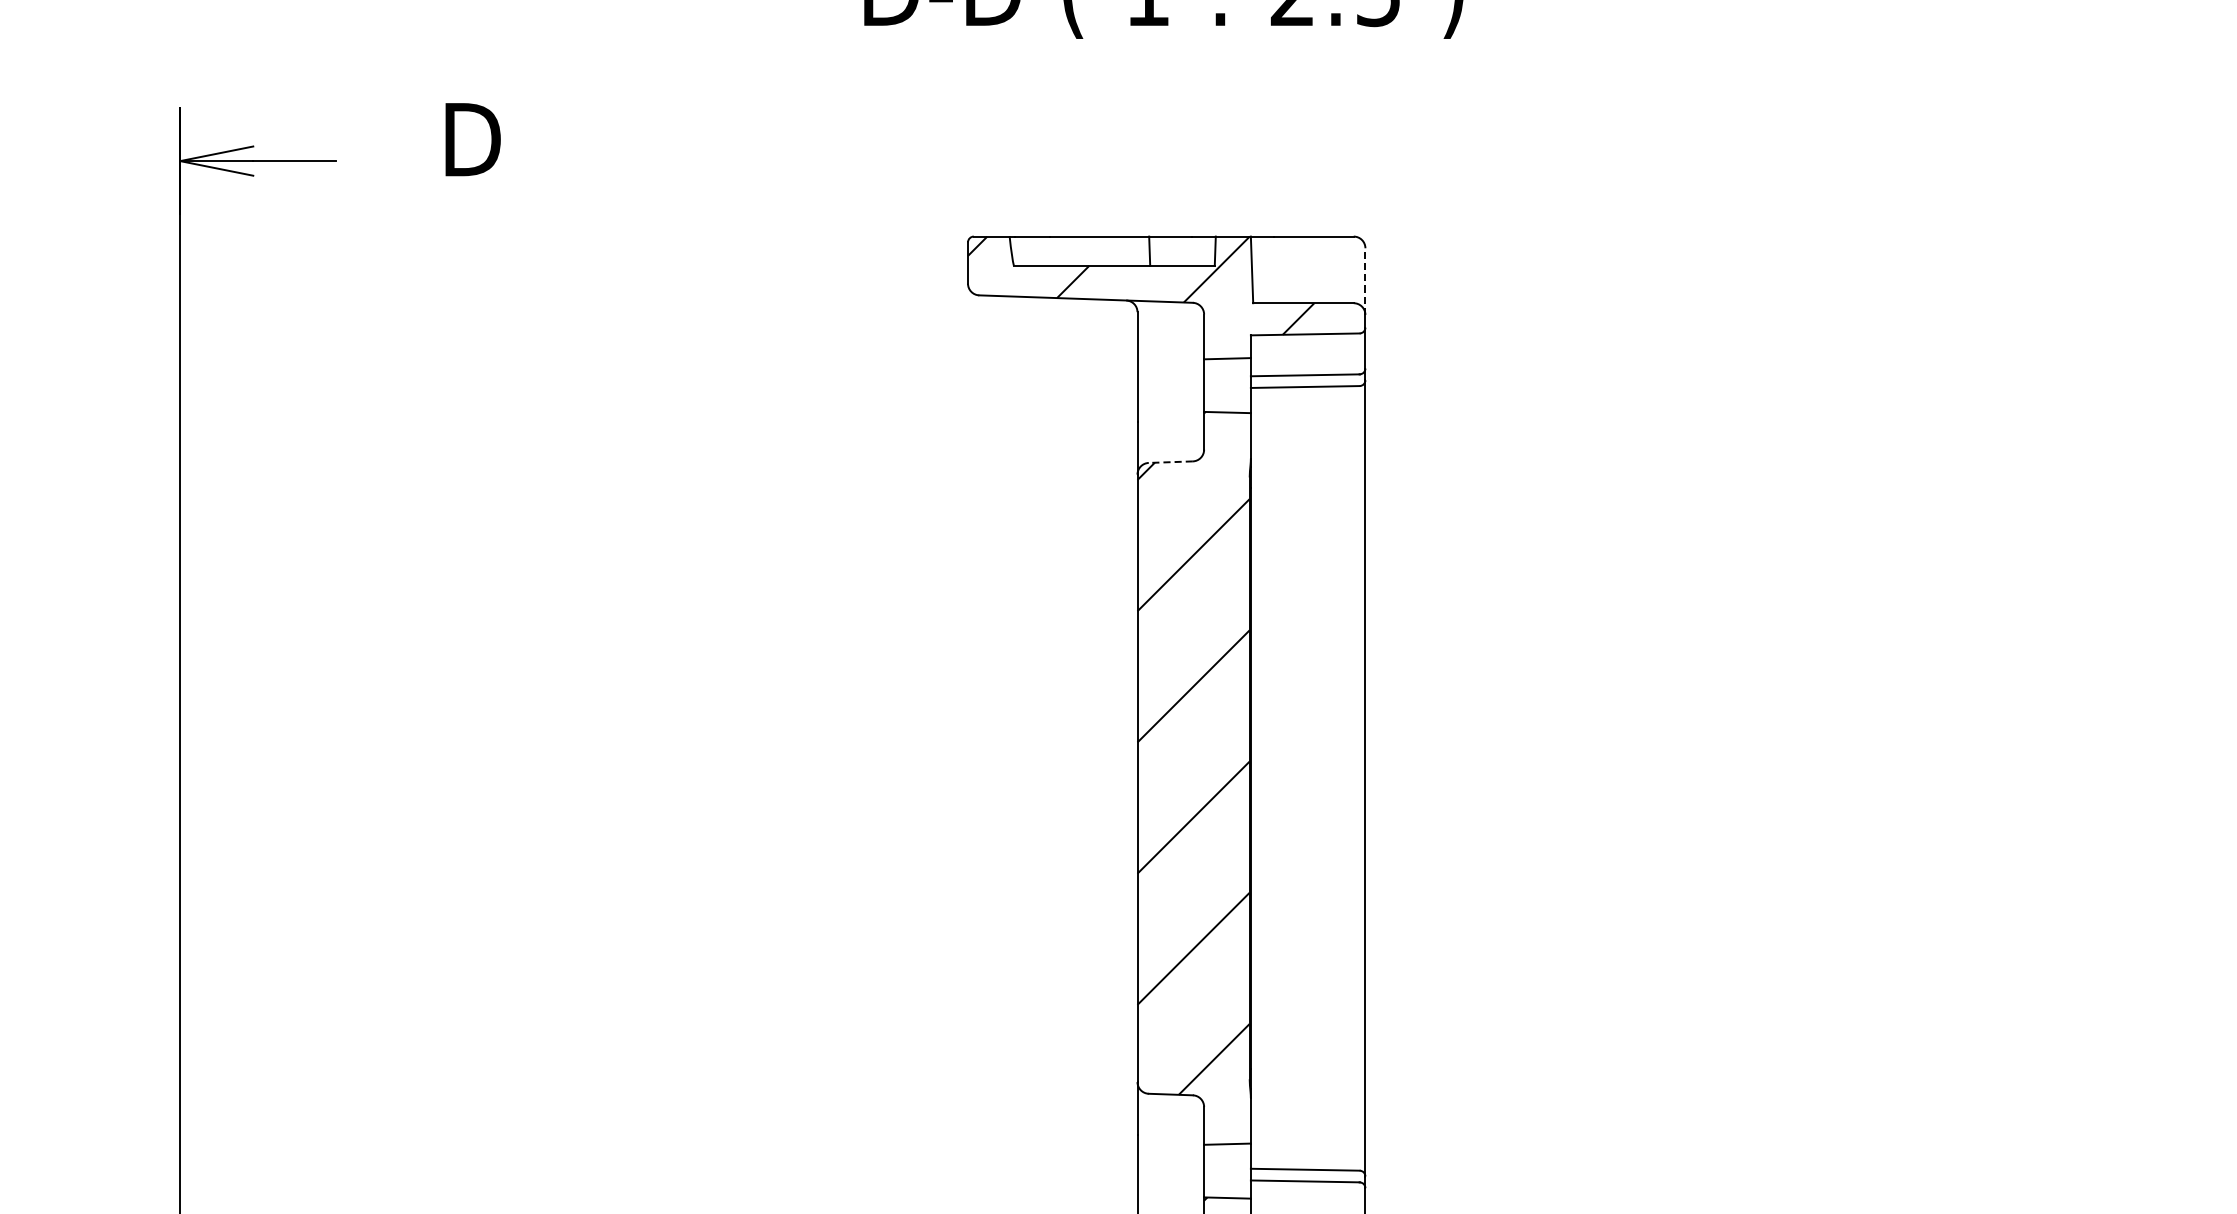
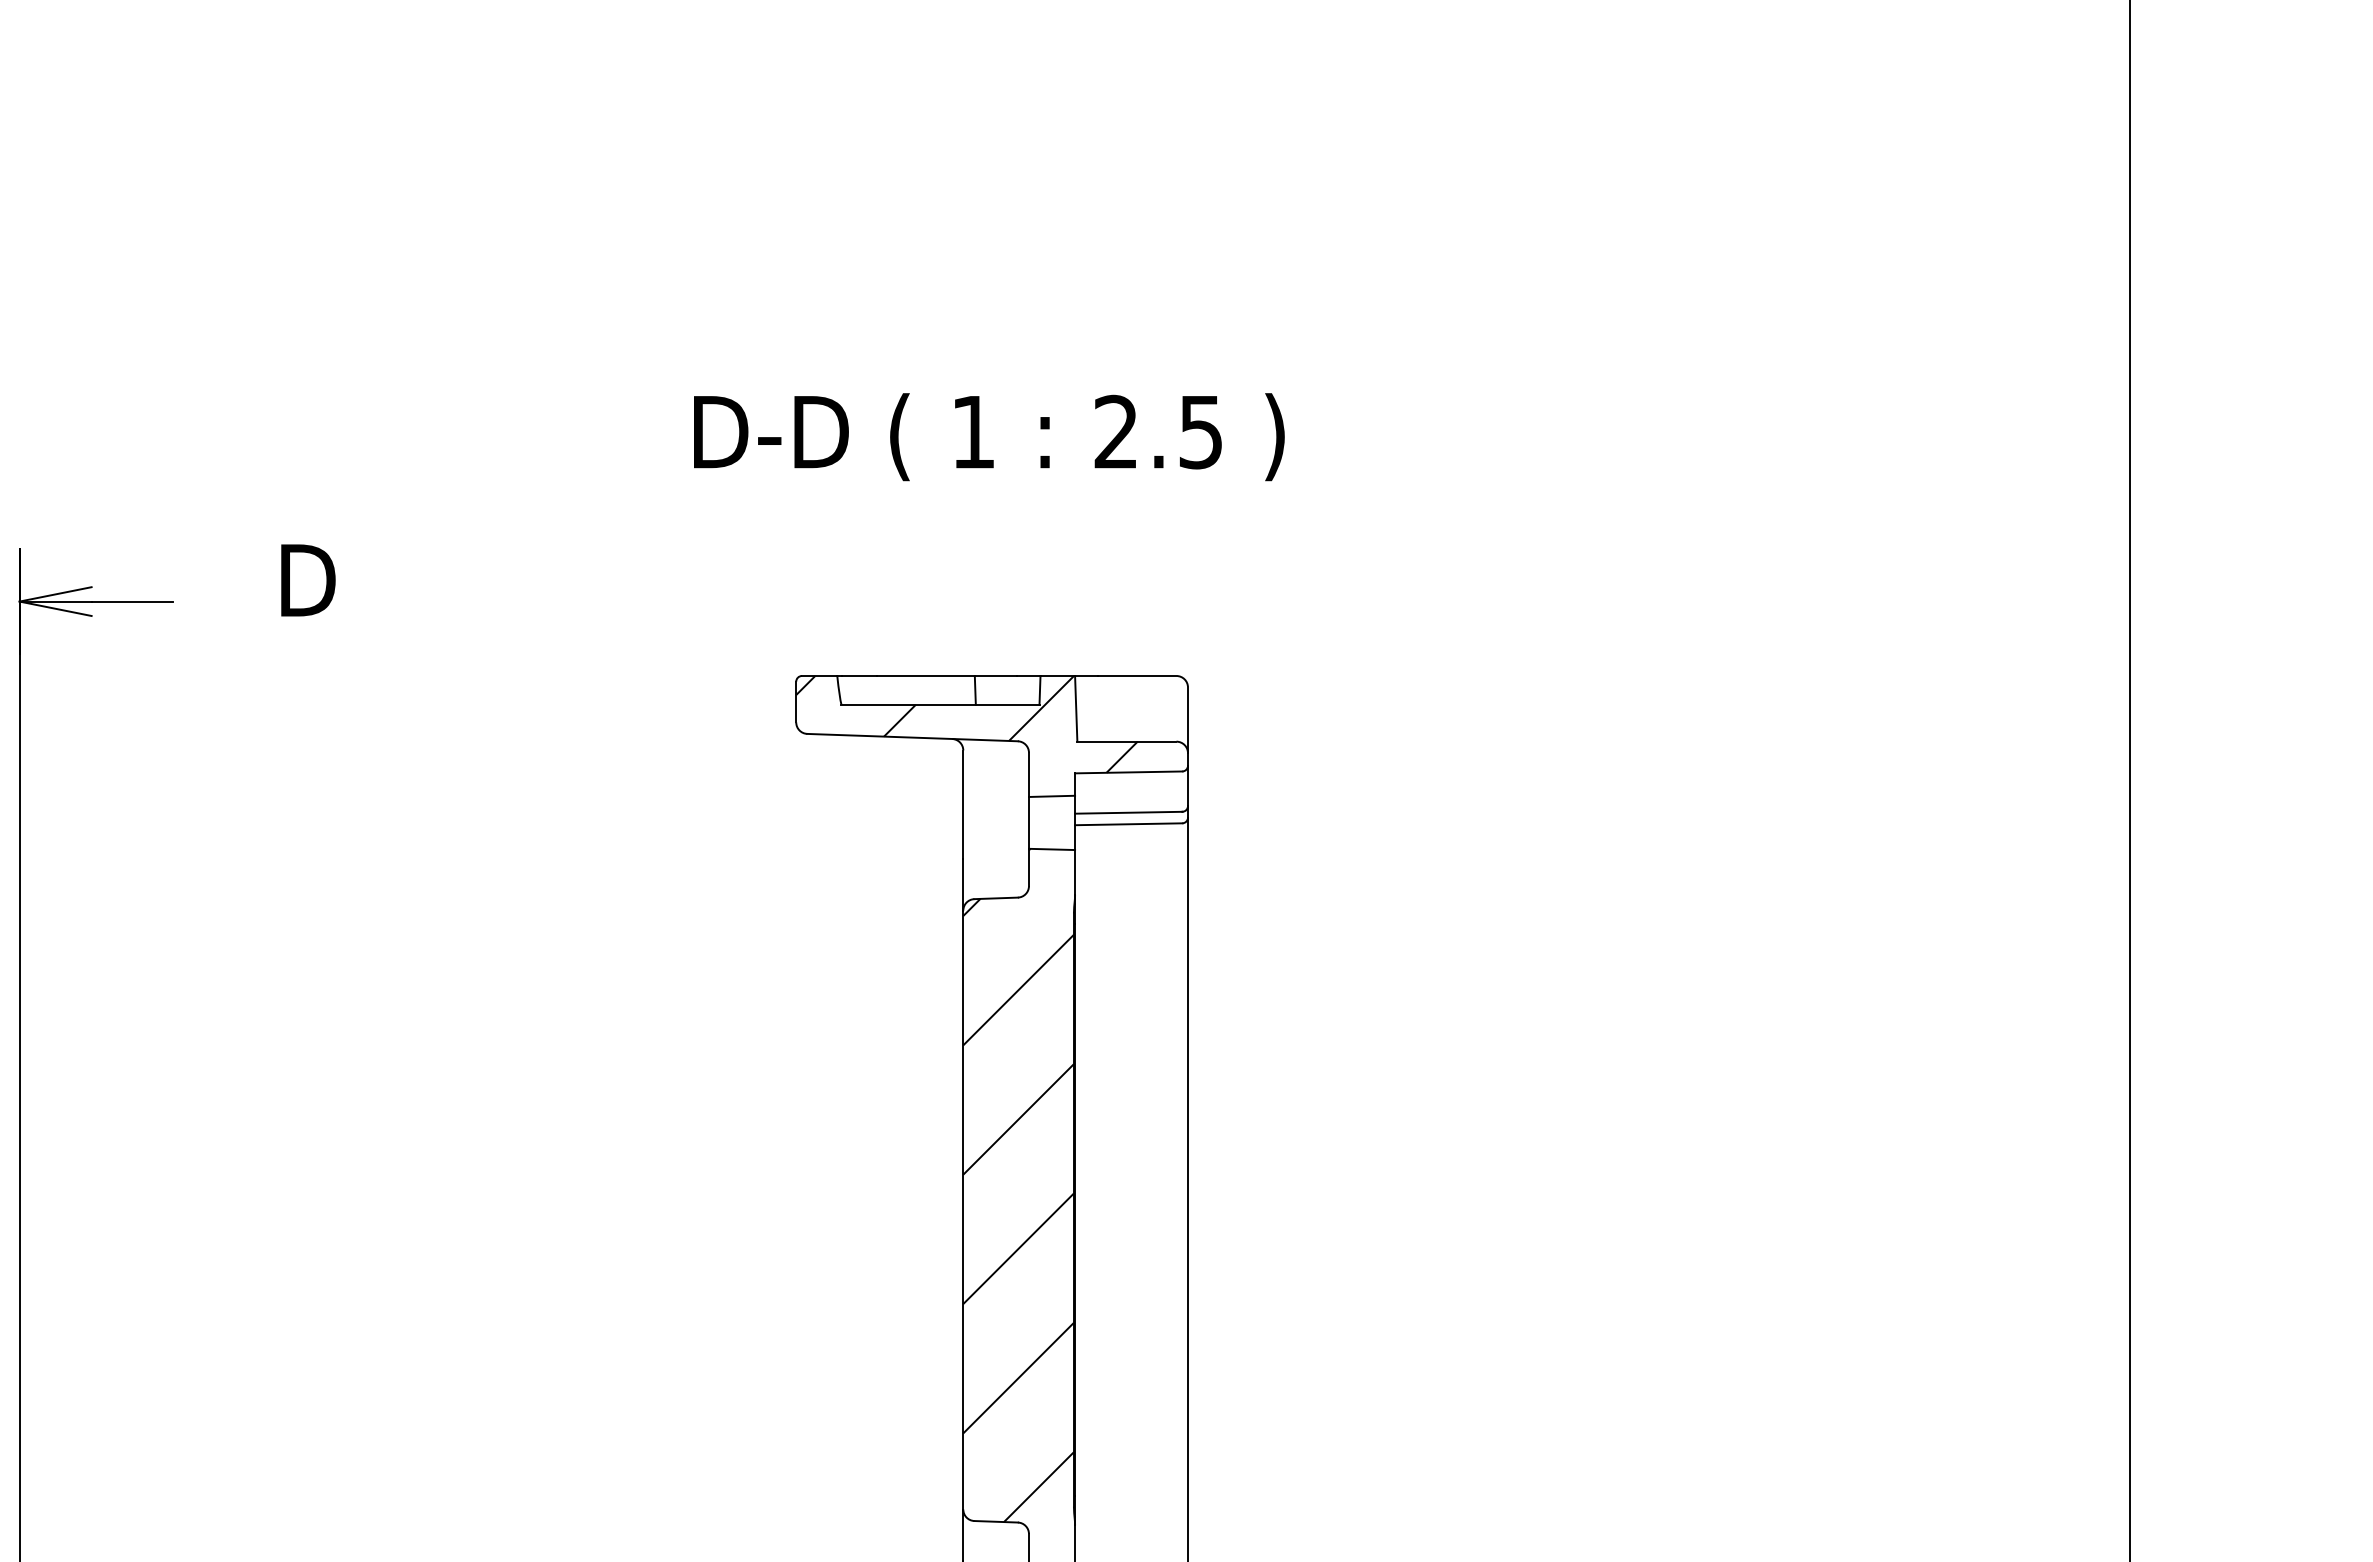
line: (1365, 281) -> (1188, 720), dashed -> solid
line: (1171, 462) -> (996, 898), dashed -> solid

